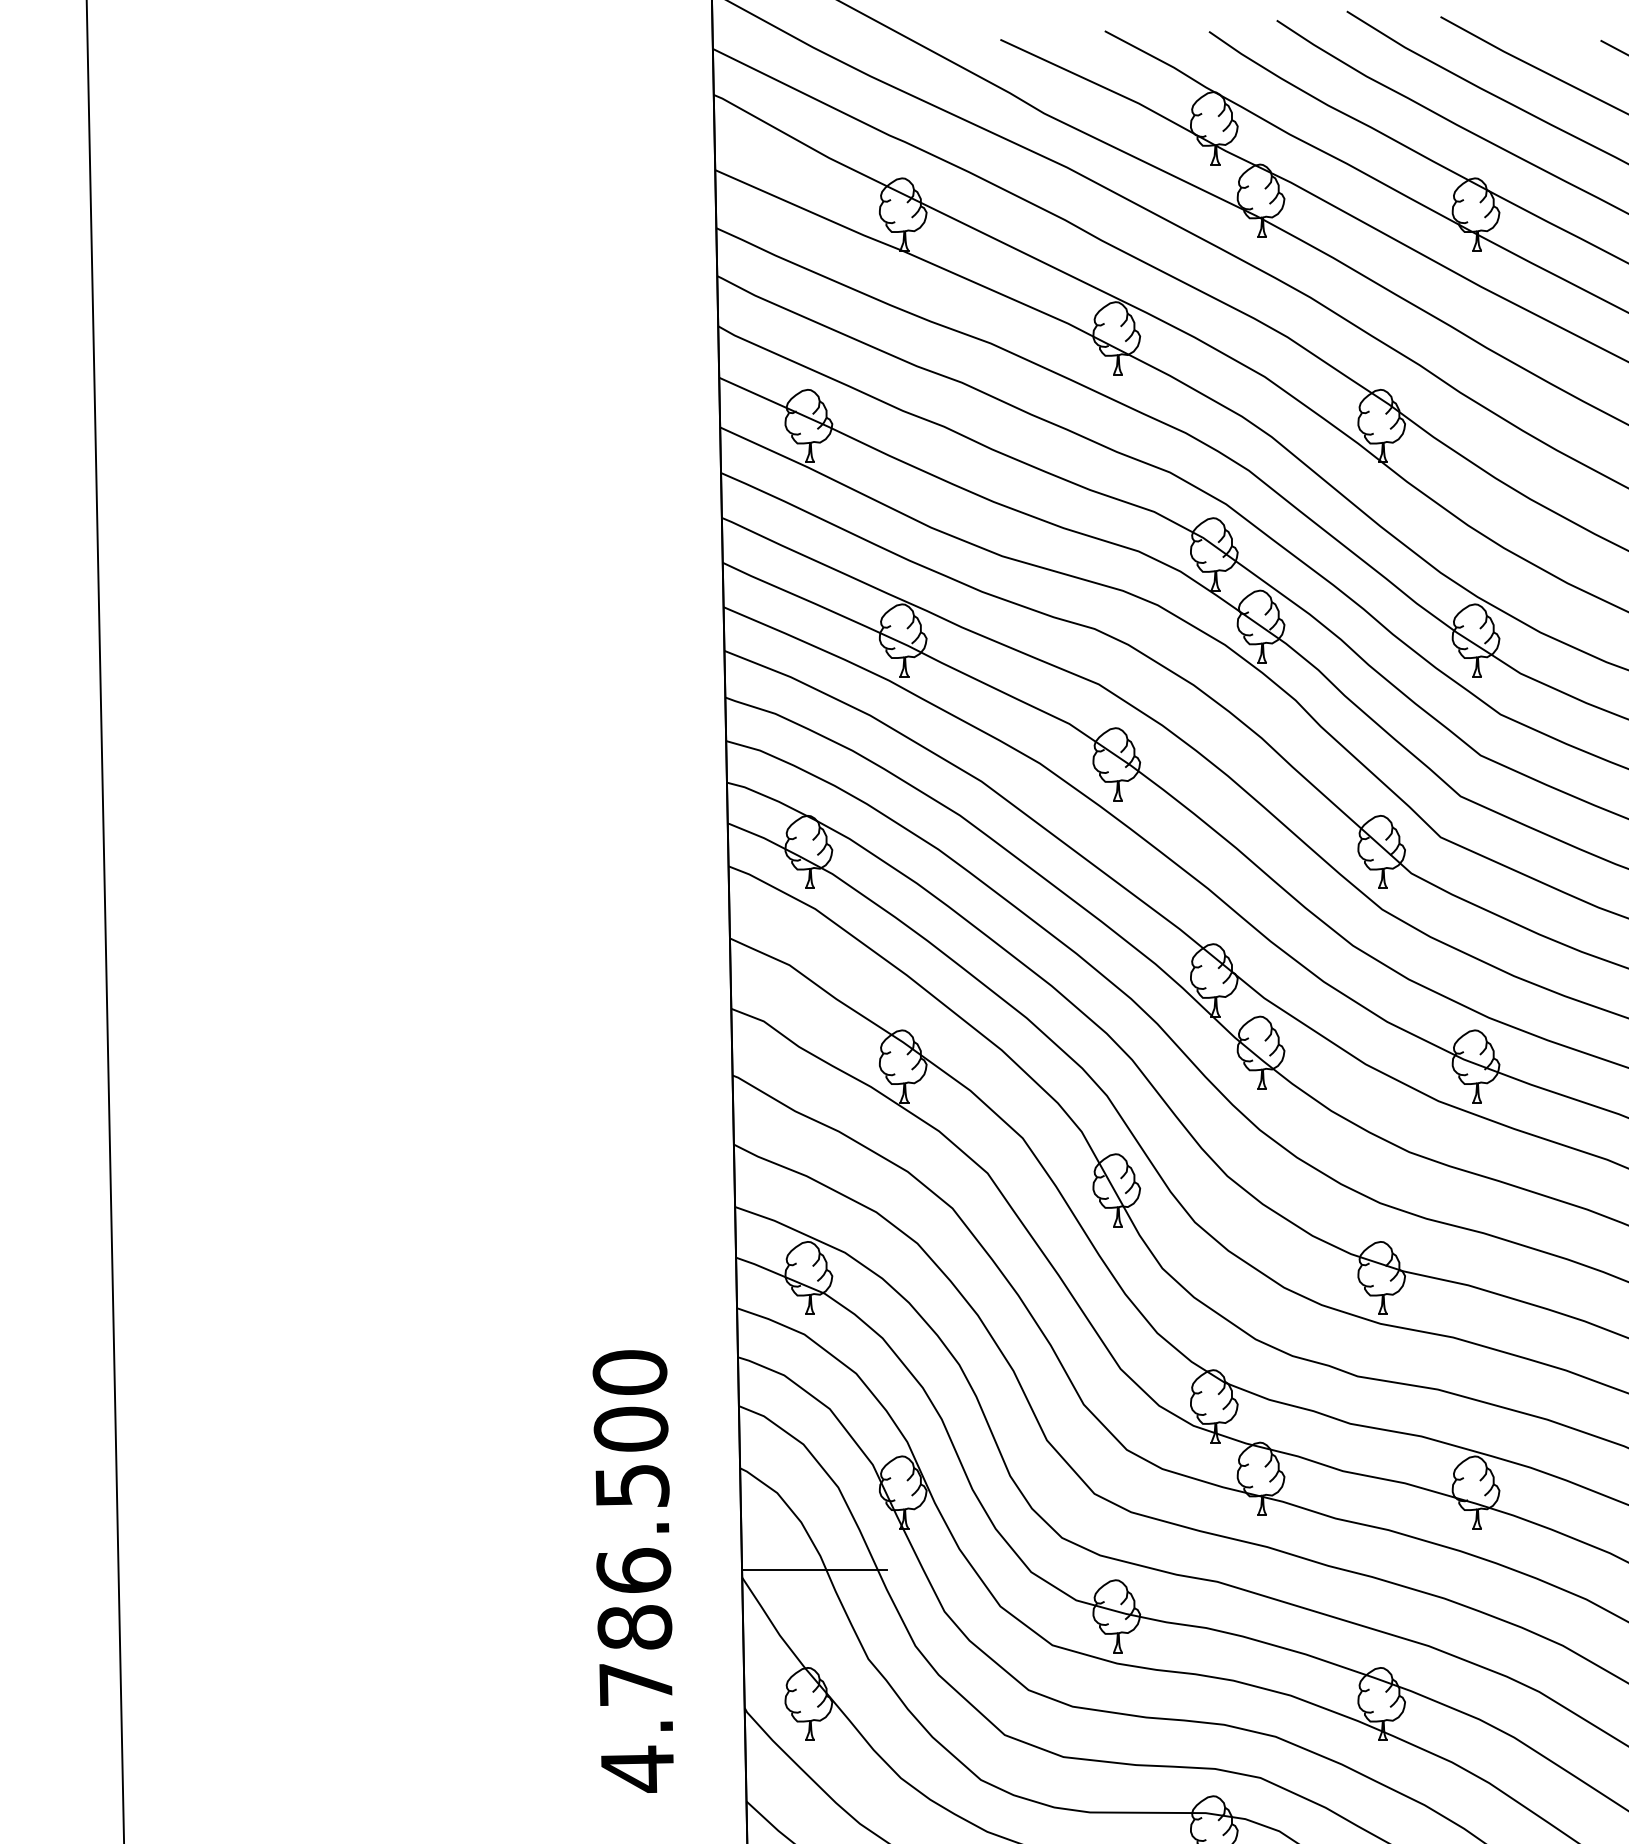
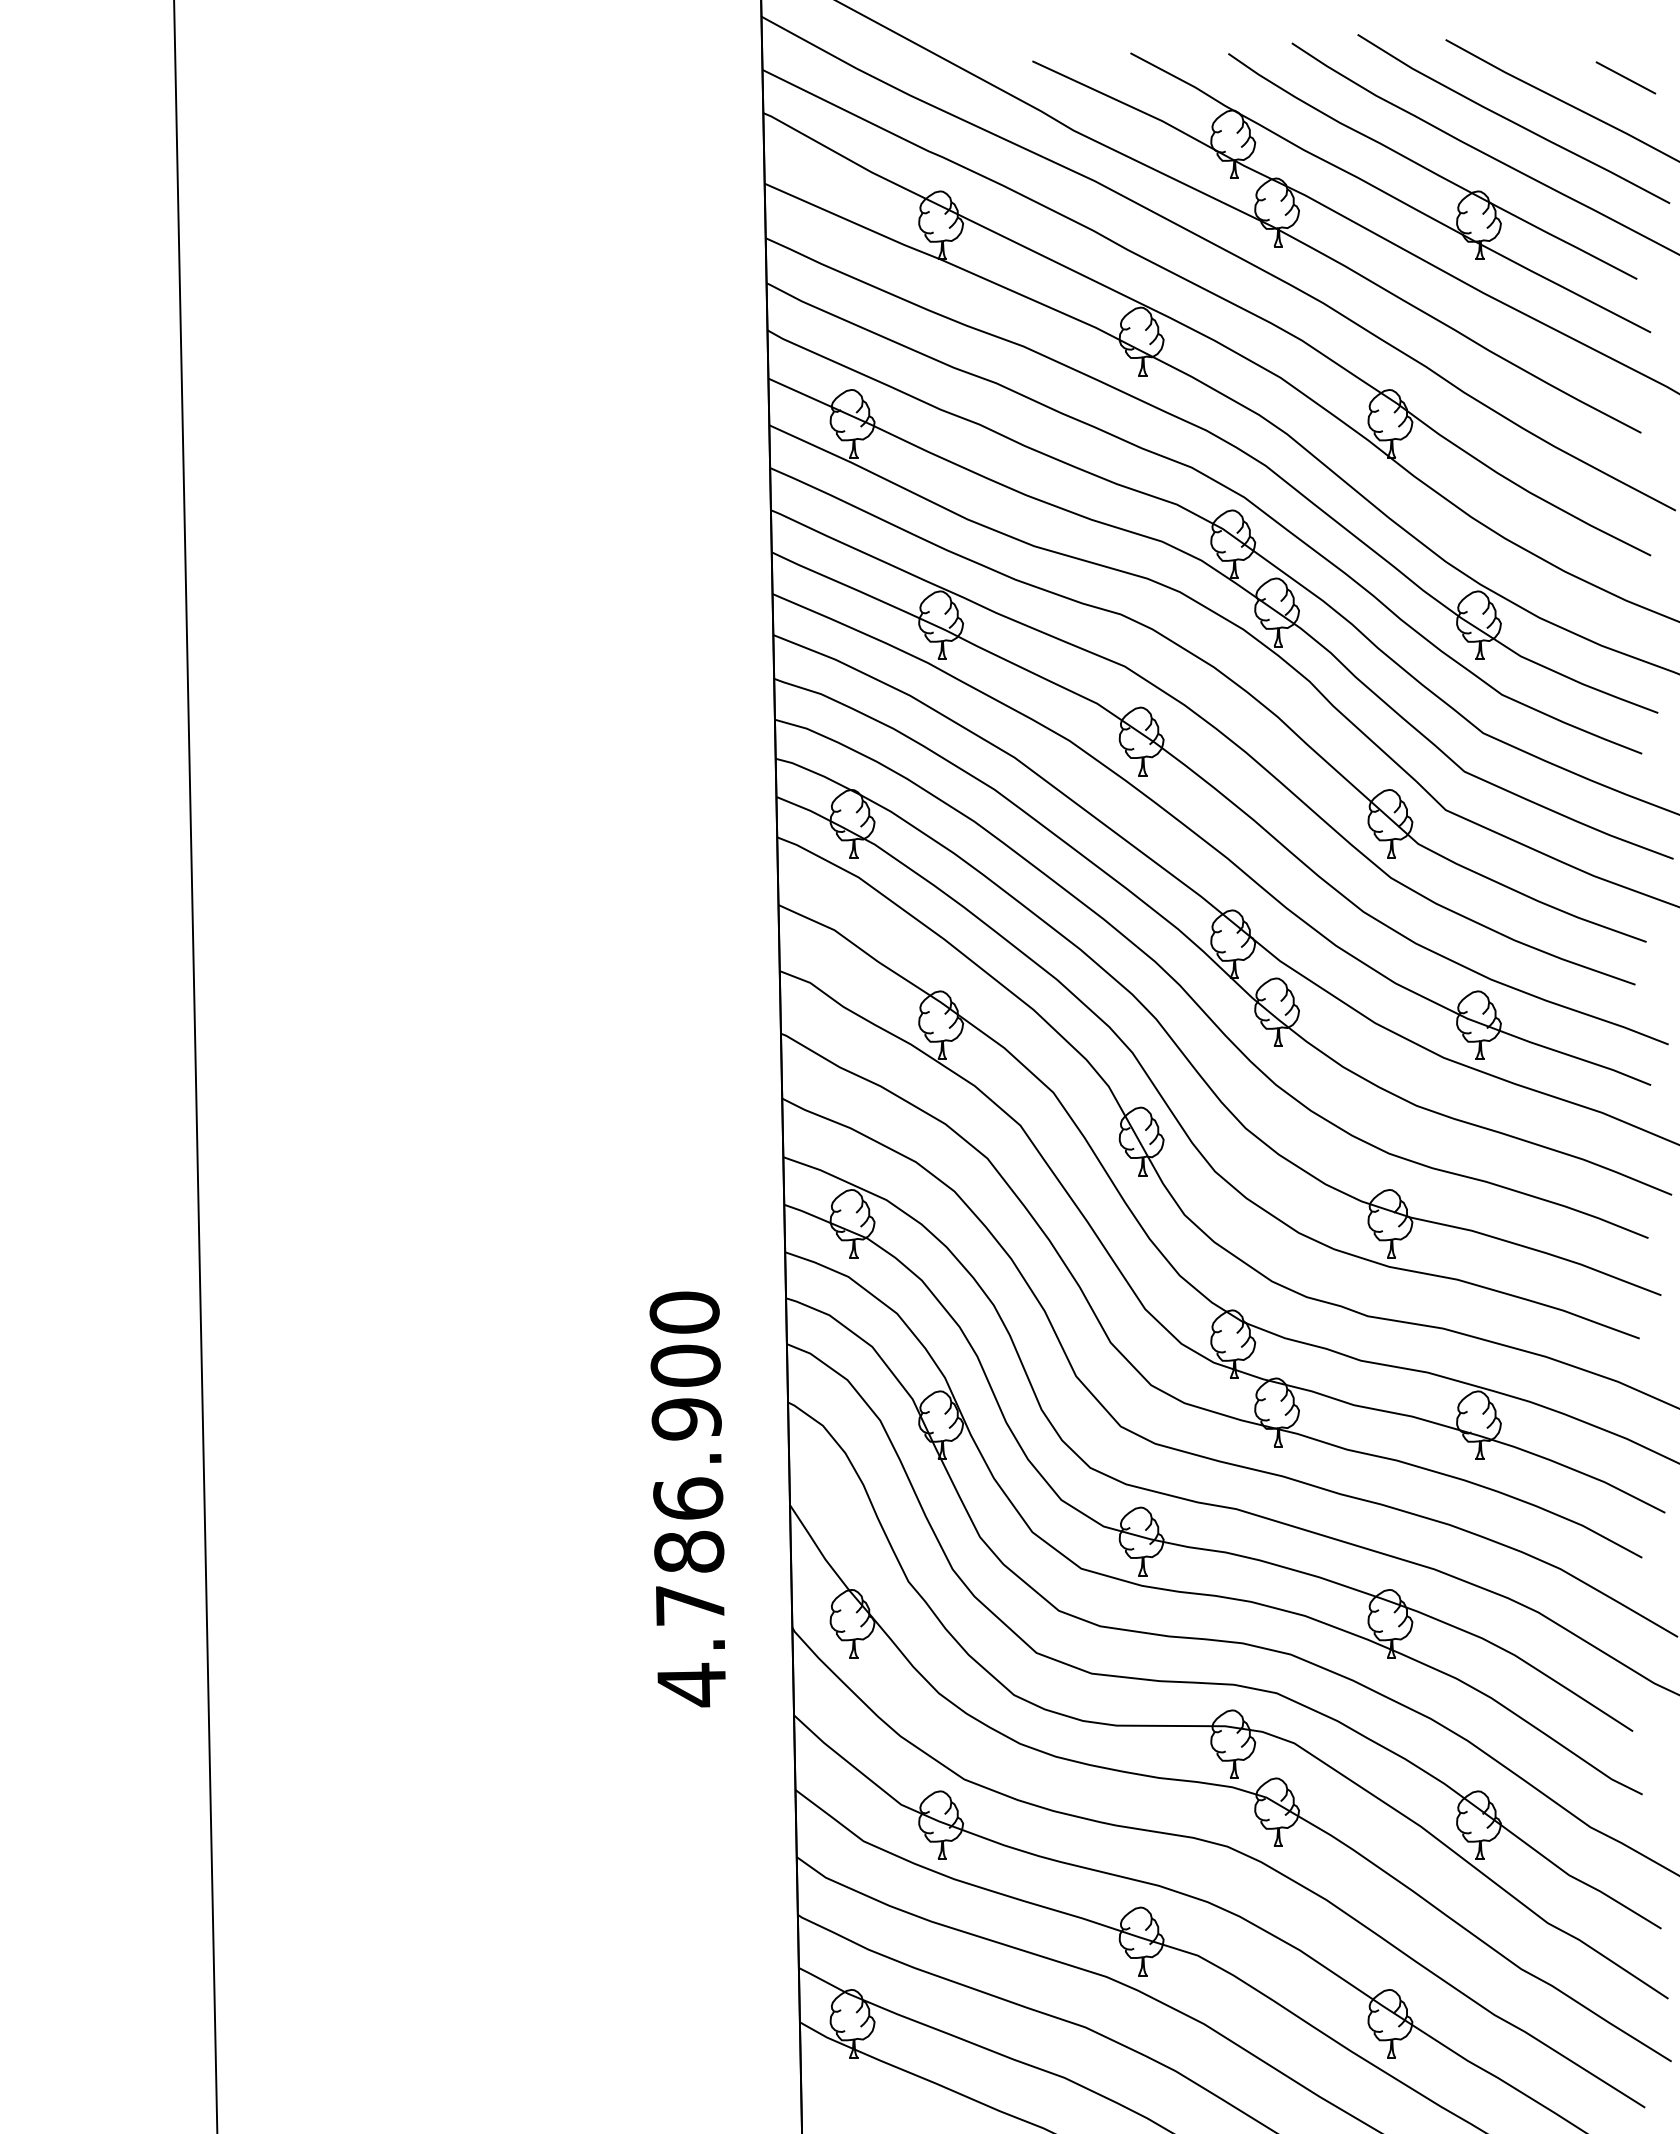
text: (631, 1486) -> (686, 1419), 4.786.500 -> 4.786.900
line: (814, 1570) -> (857, 1498), removed

